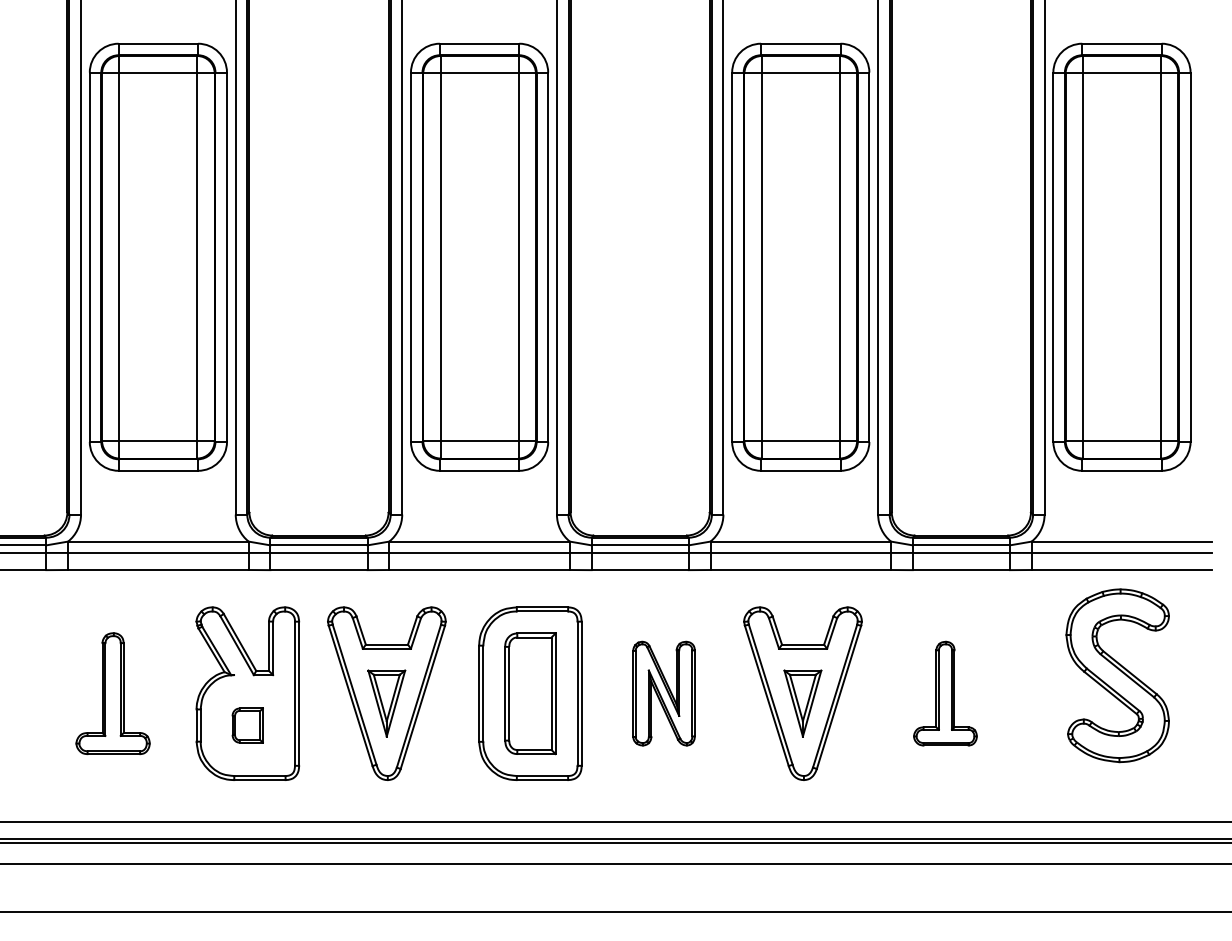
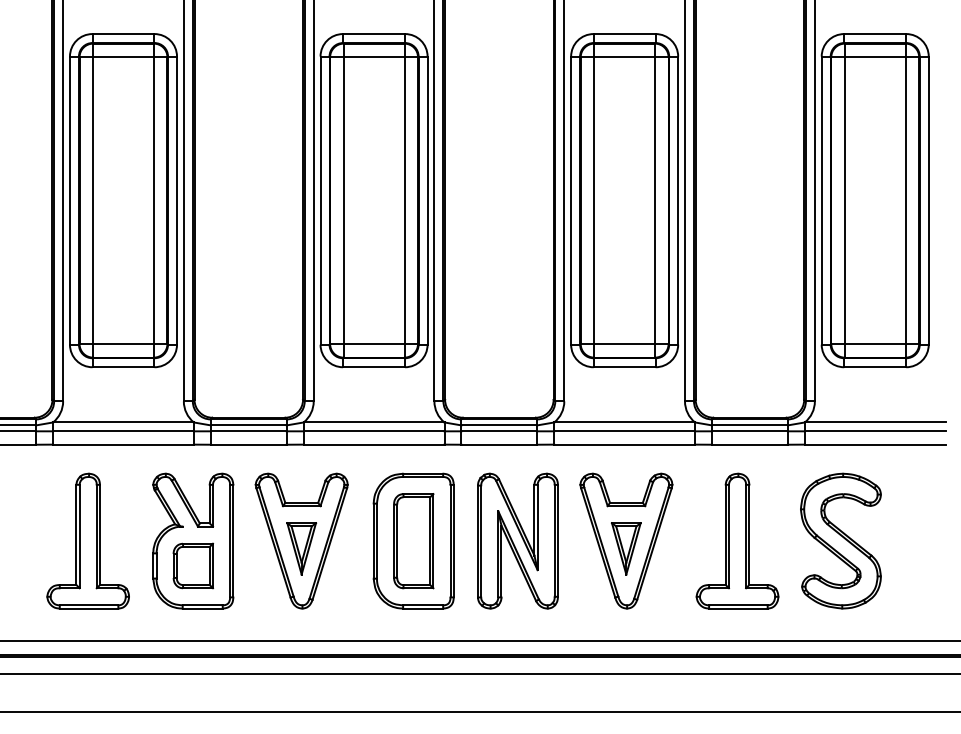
part: (1117, 674) -> (840, 540), moved
part: (112, 692) -> (87, 540), size x1.43
part: (663, 692) -> (517, 540), size x1.67
part: (945, 692) -> (737, 540), size x1.67
part: (246, 724) -> (192, 565), size x1.67

